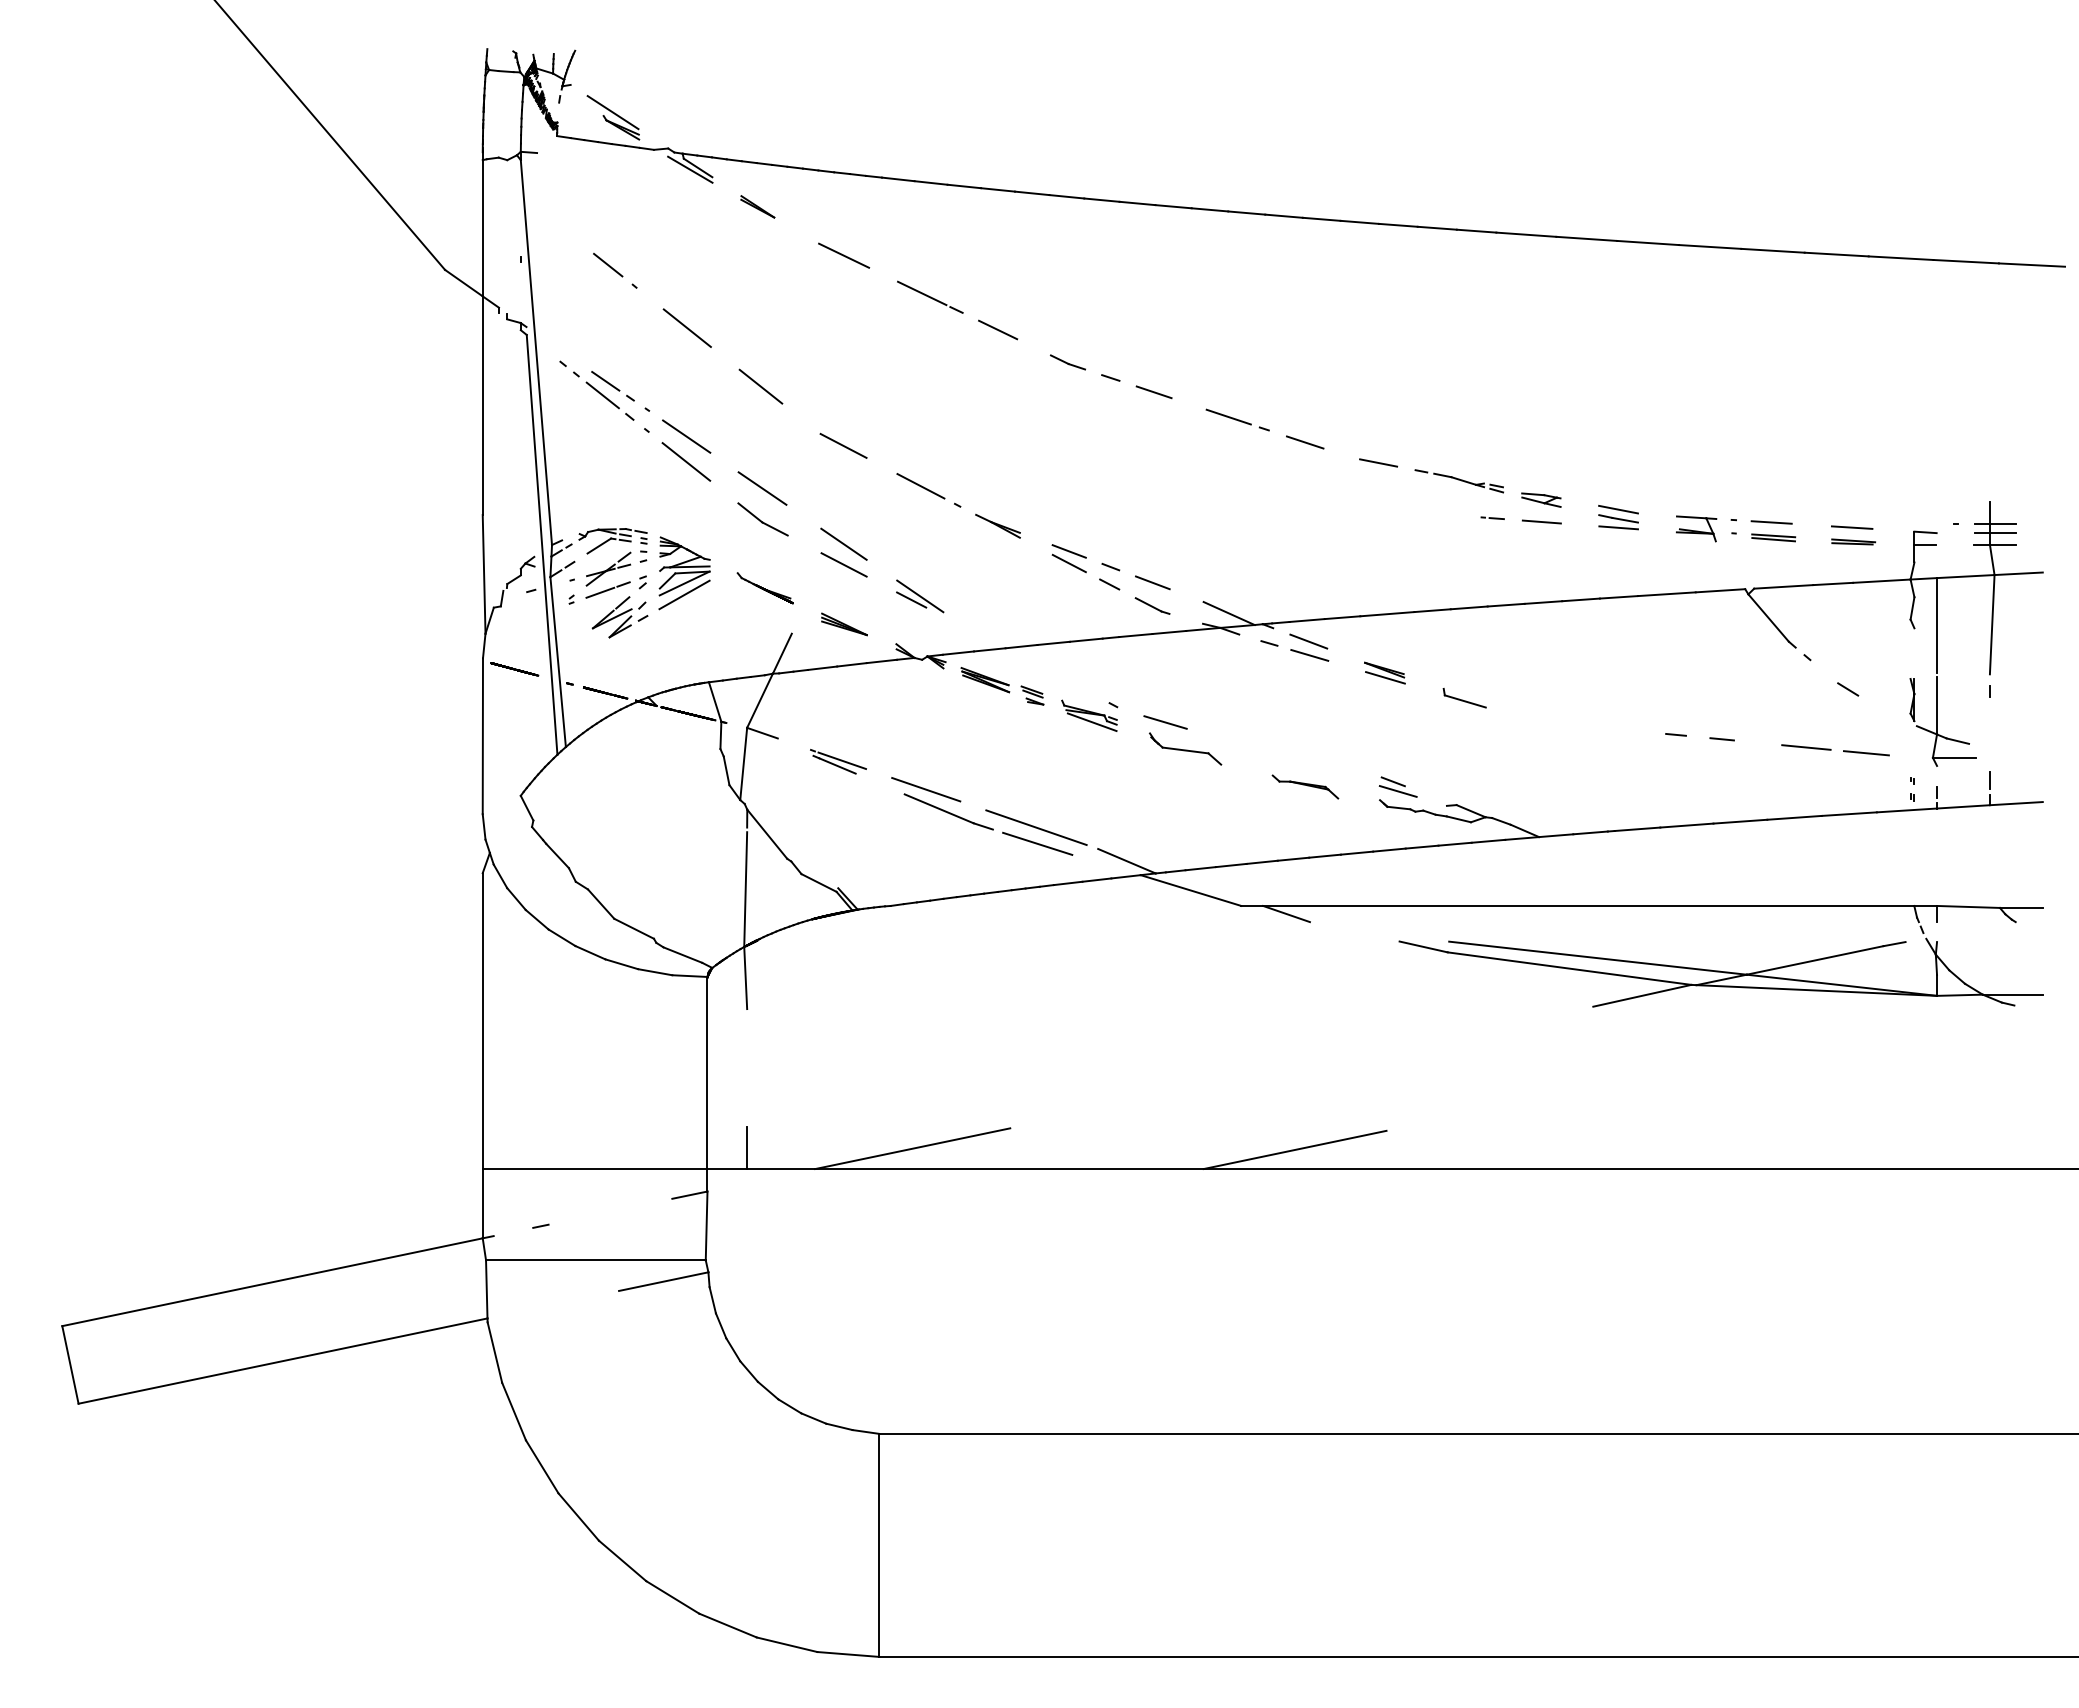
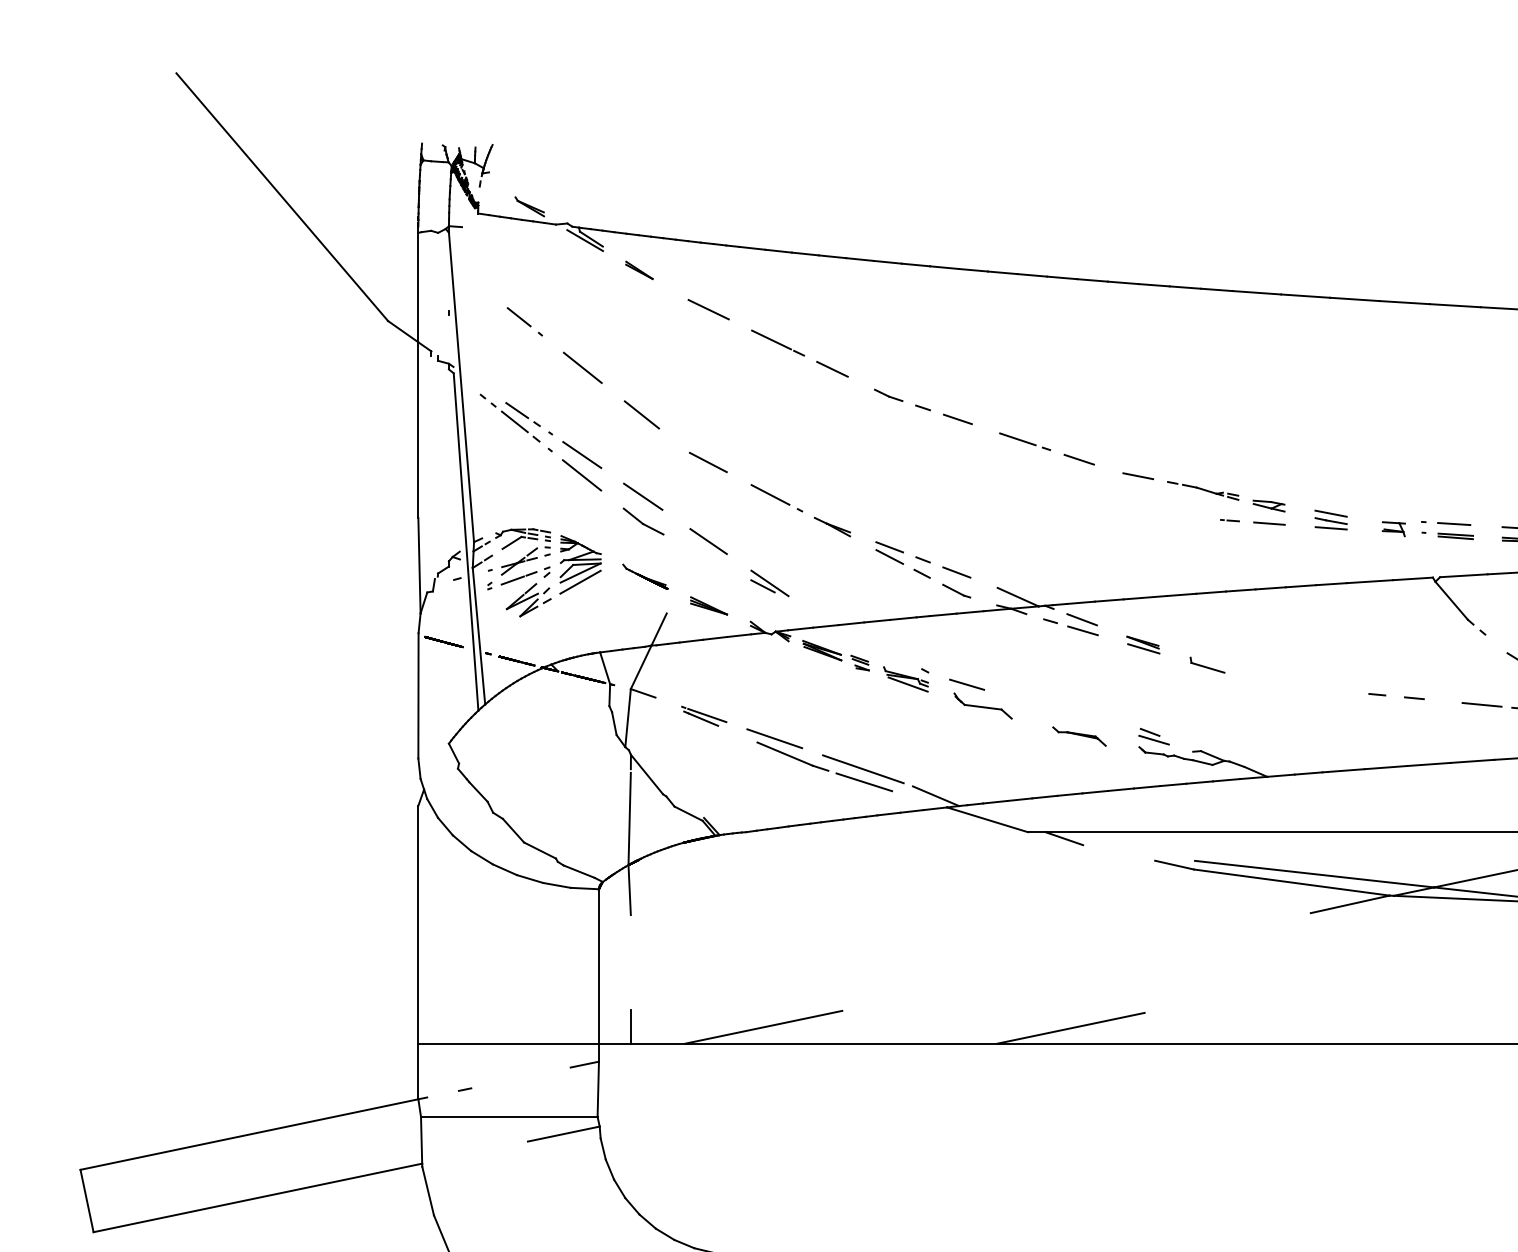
line: (612, 112) -> (522, 194), removed
part: (1696, 528) -> (1393, 528), size x0.7
line: (843, 564) -> (708, 557), removed

